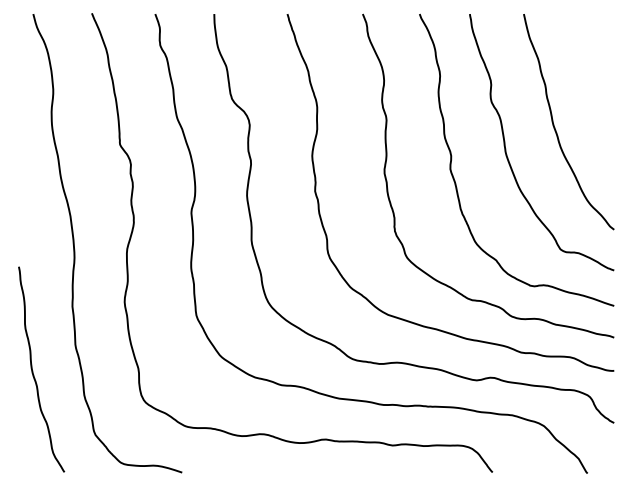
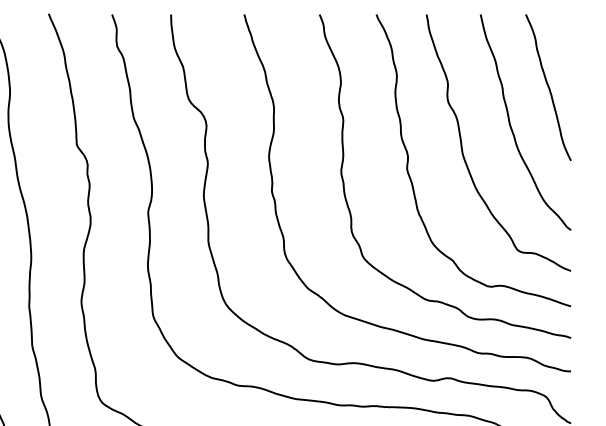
curve: (591, 86) -> (548, 86), added

